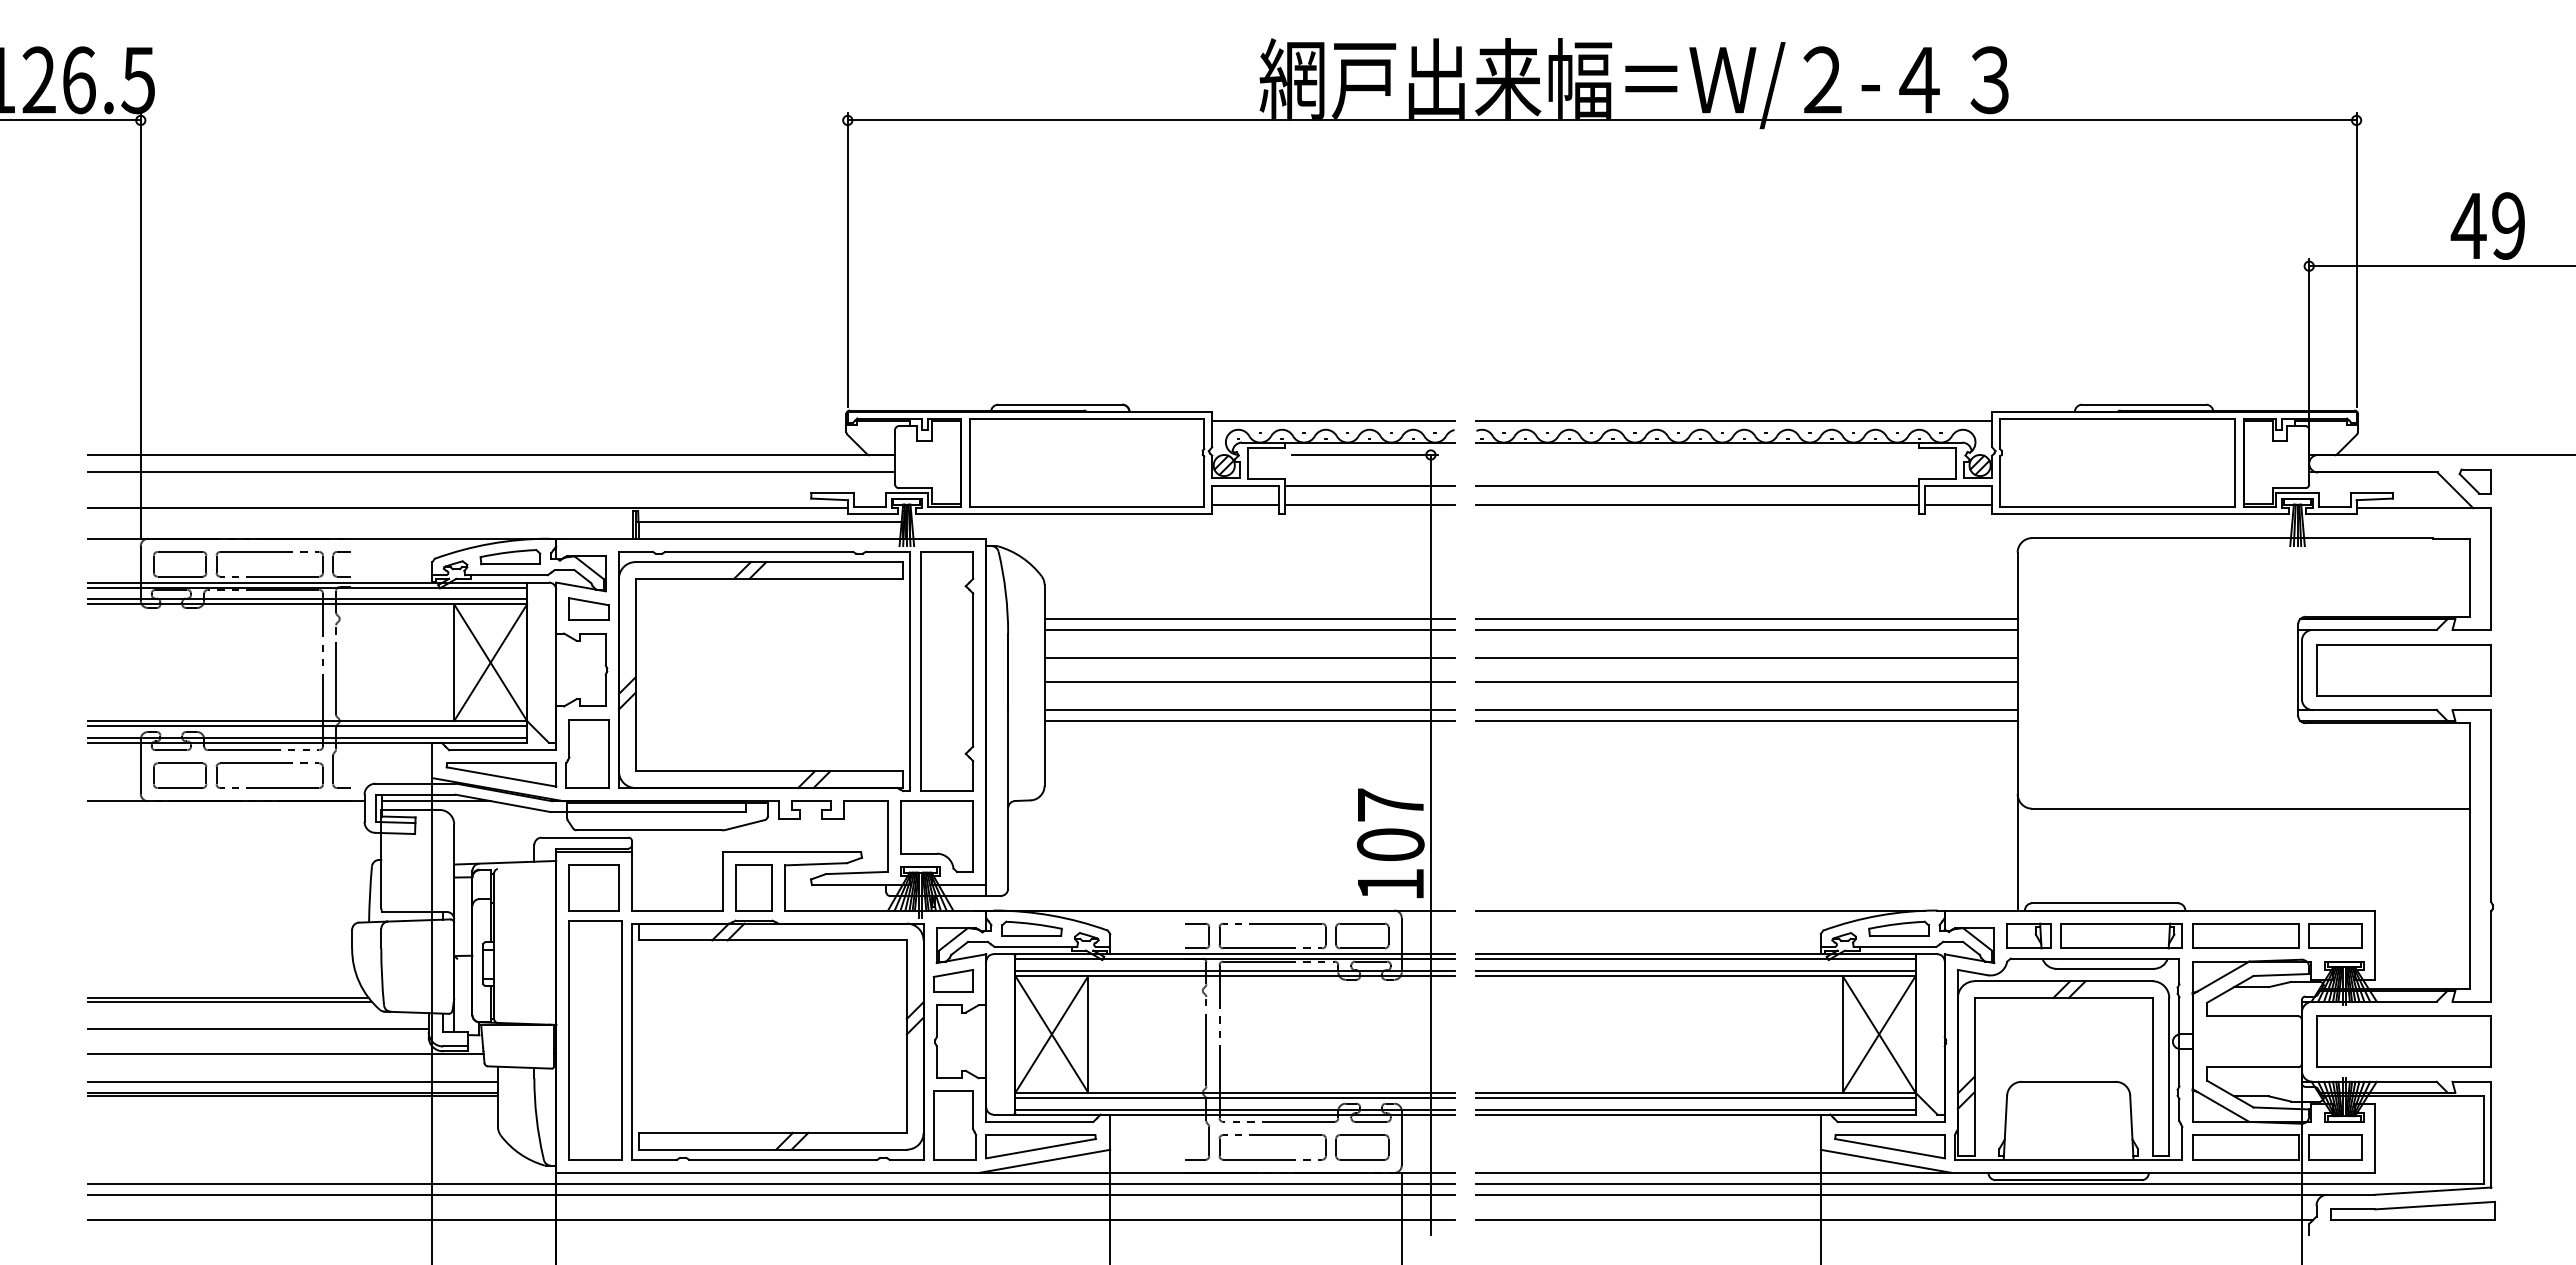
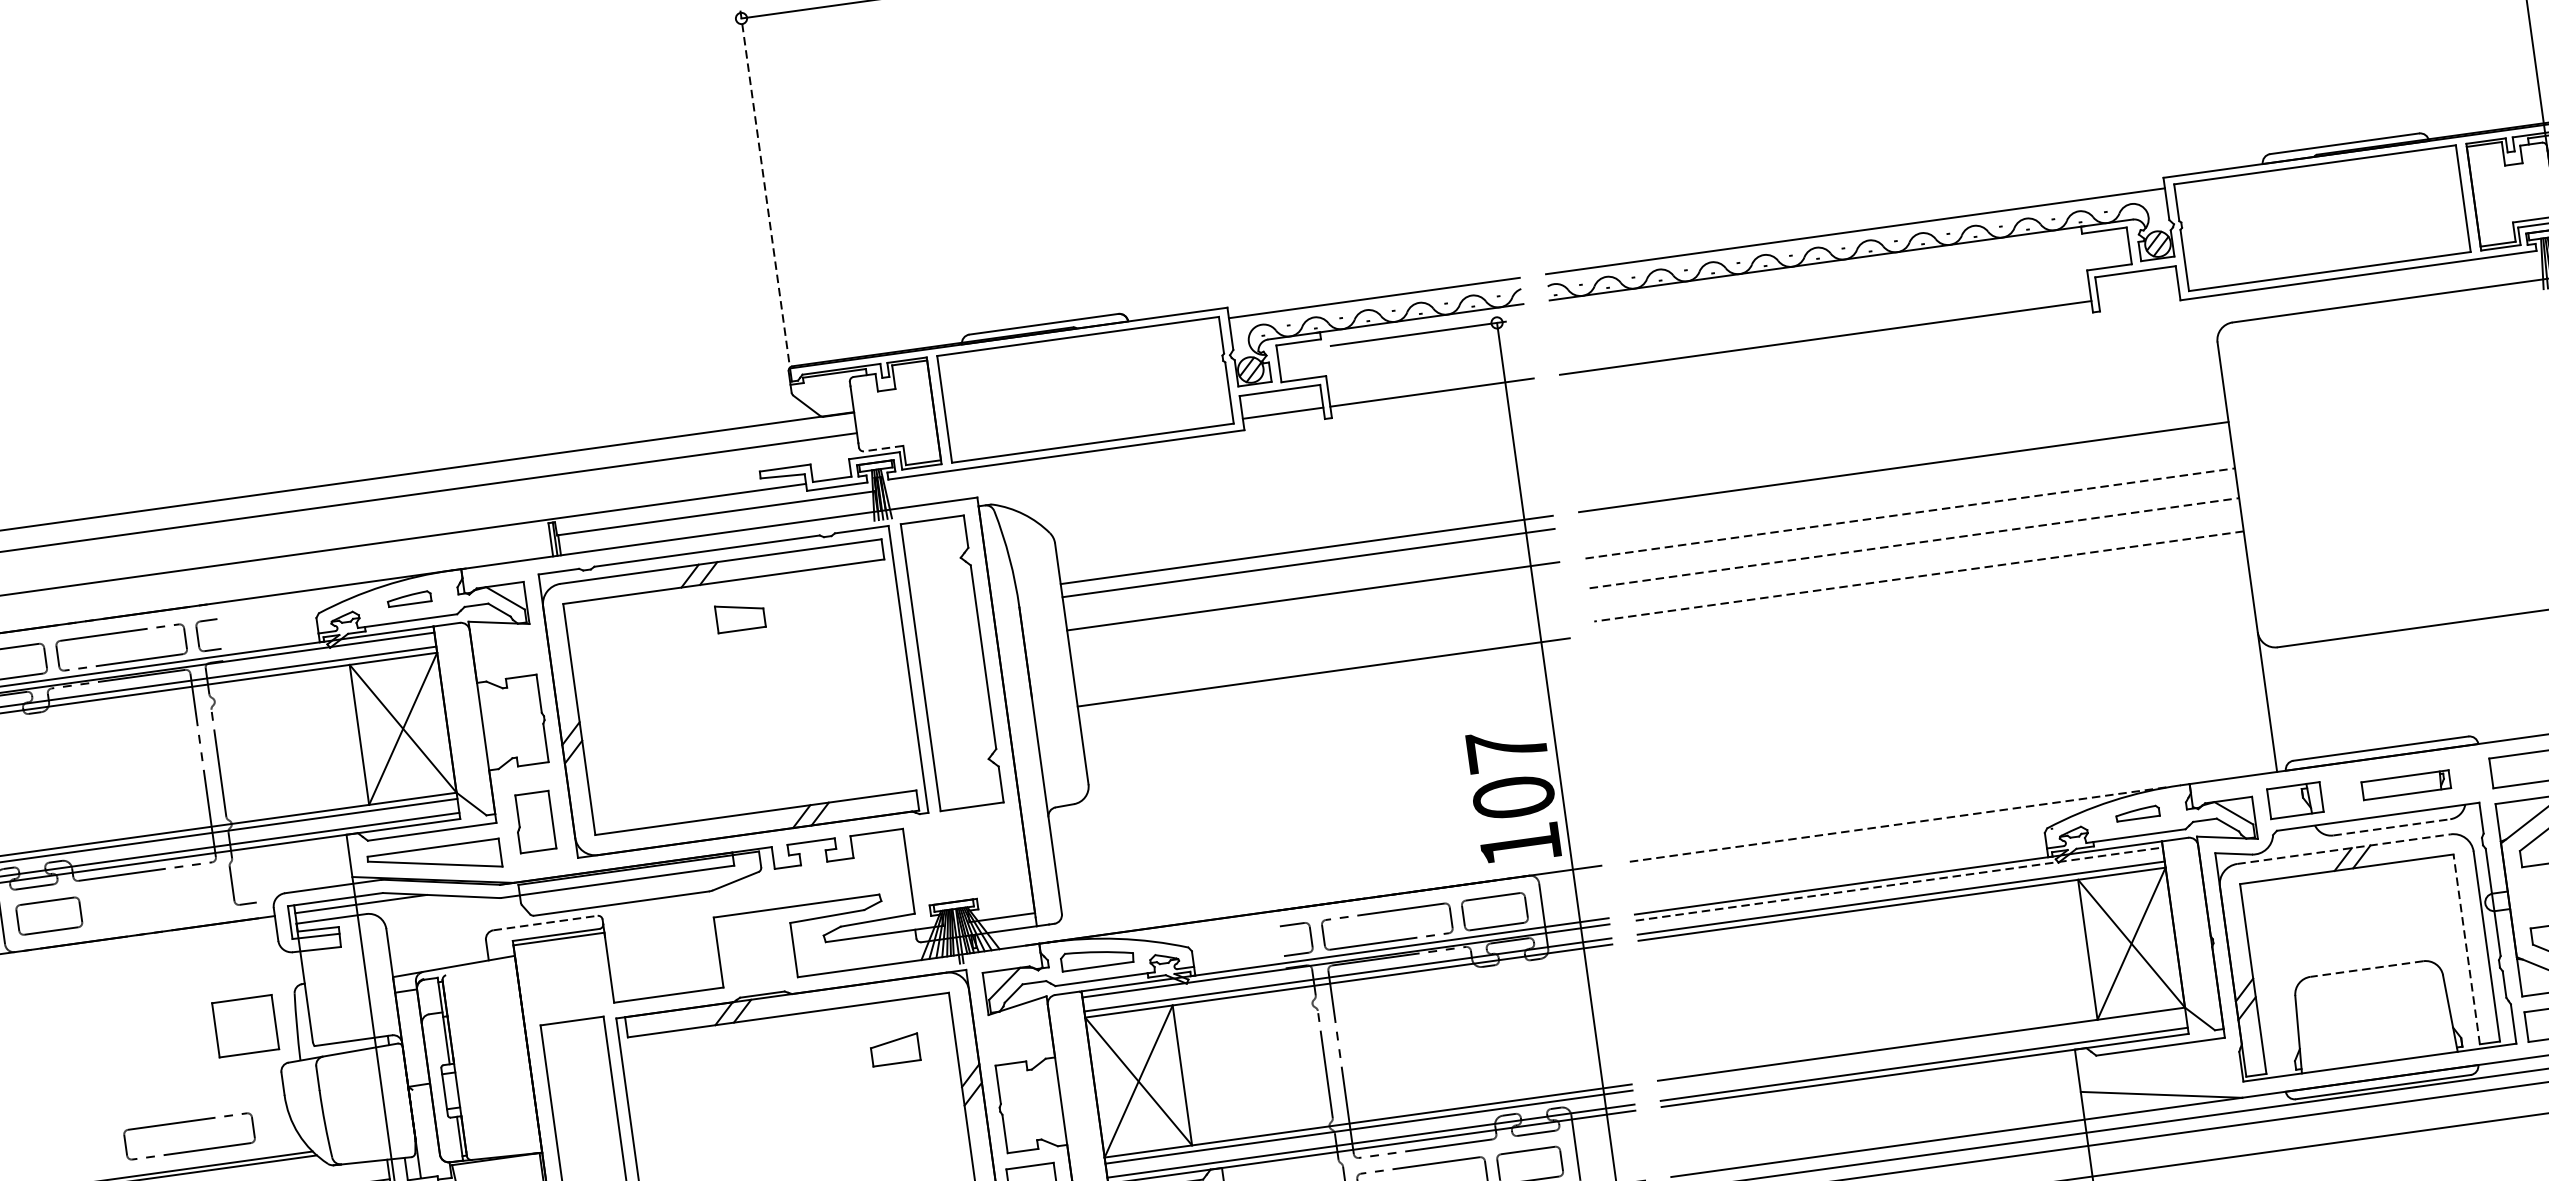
line: (847, 260) -> (764, 186), solid -> dashed
line: (1369, 485) -> (1428, 369), removed
line: (1697, 485) -> (1822, 315), removed
line: (914, 488) -> (882, 449), solid -> dashed
line: (1958, 504) -> (2138, 294), removed
part: (510, 557) -> (409, 599), size x0.6
part: (588, 608) -> (739, 615), moved
line: (1746, 629) -> (1904, 479), removed
line: (1747, 657) -> (1910, 513), solid -> dashed
line: (1249, 682) -> (1317, 626), removed
line: (1747, 682) -> (1914, 543), solid -> dashed
line: (1249, 710) -> (1321, 659), removed
line: (1747, 710) -> (1919, 576), solid -> dashed
line: (1746, 721) -> (1920, 590), removed
part: (587, 753) -> (534, 821), size x0.7
part: (269, 763) -> (187, 1121), moved
part: (936, 836) -> (967, 863), removed
line: (585, 837) -> (546, 922), solid -> dashed
part: (593, 887) -> (244, 1025), moved
part: (753, 887) -> (756, 954), removed
line: (1700, 910) -> (1896, 824), solid -> dashed
part: (1898, 928) -> (2137, 813), size x0.6
part: (2121, 935) -> (2405, 784), size x0.6
line: (1696, 959) -> (1899, 884), solid -> dashed
line: (2105, 968) -> (2392, 826), solid -> dashed
part: (953, 980) -> (895, 1049), moved
line: (2063, 981) -> (2343, 849), solid -> dashed
line: (2152, 1076) -> (2466, 948), solid -> dashed
line: (2068, 1081) -> (2366, 968), solid -> dashed
line: (1695, 1097) -> (1921, 1049), removed
part: (1889, 1146) -> (2162, 1076), removed

